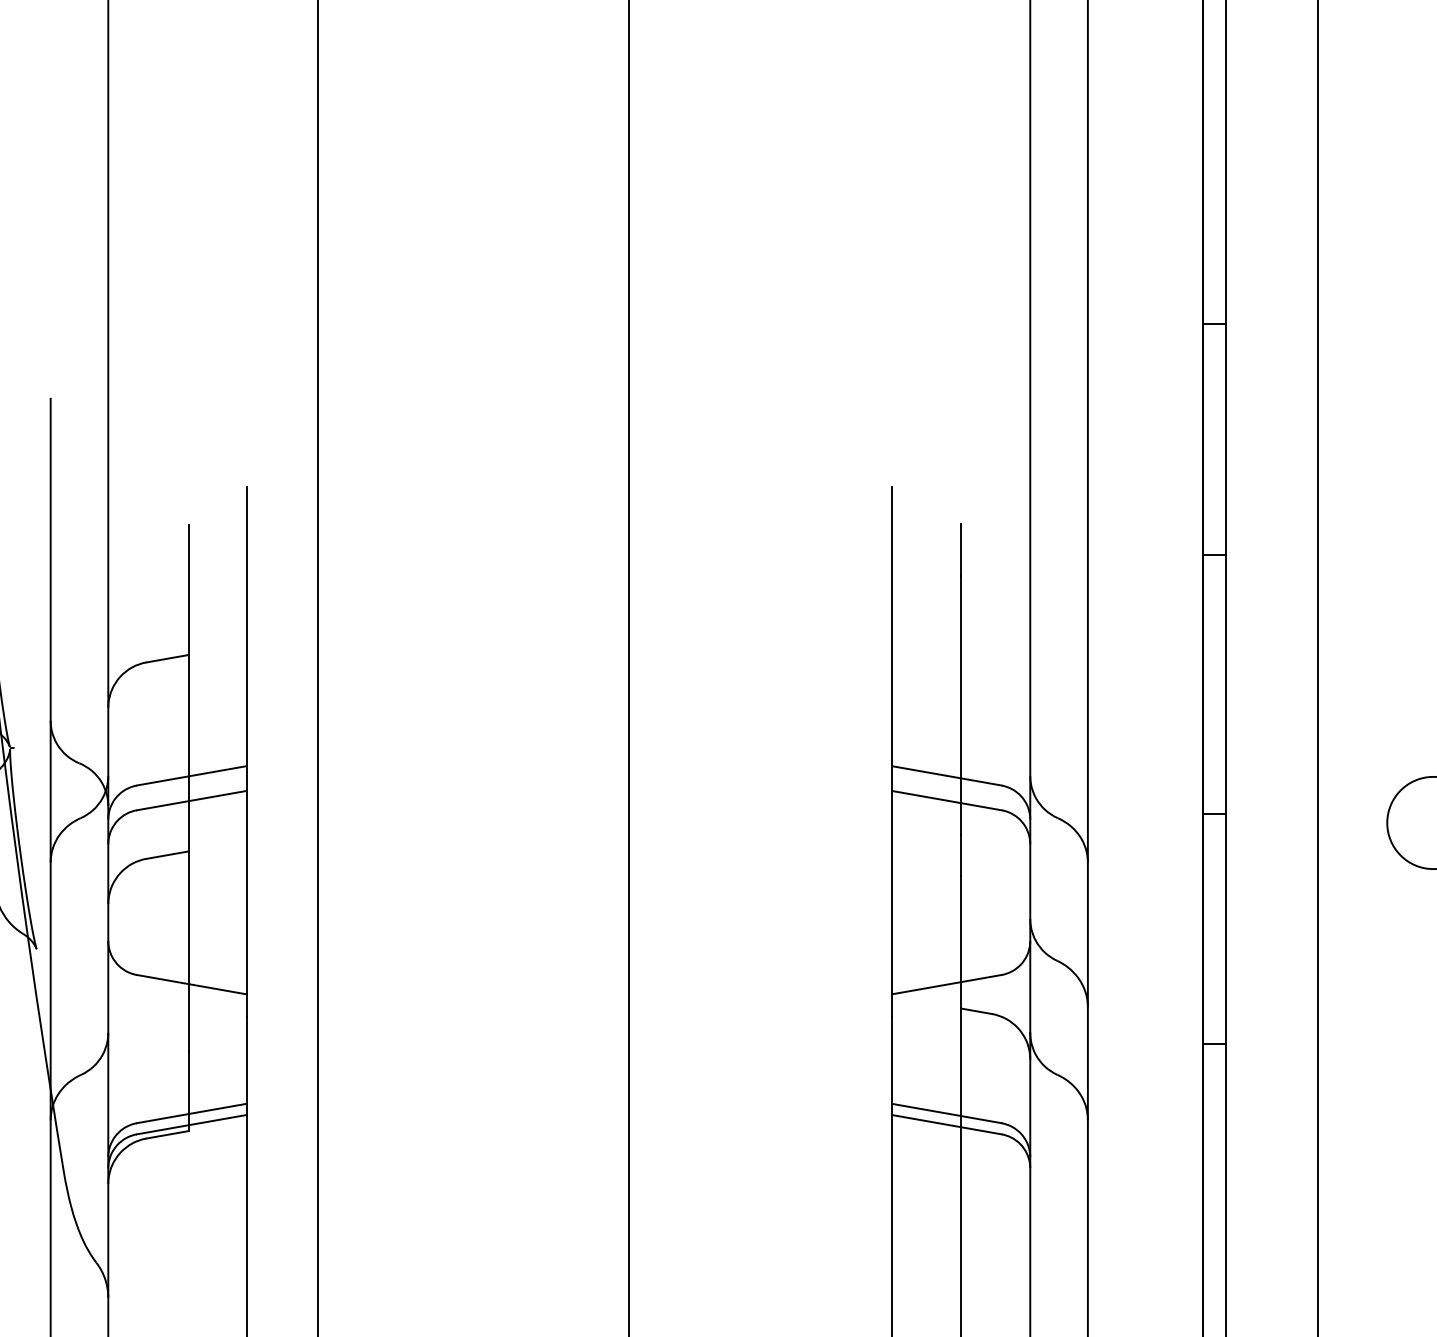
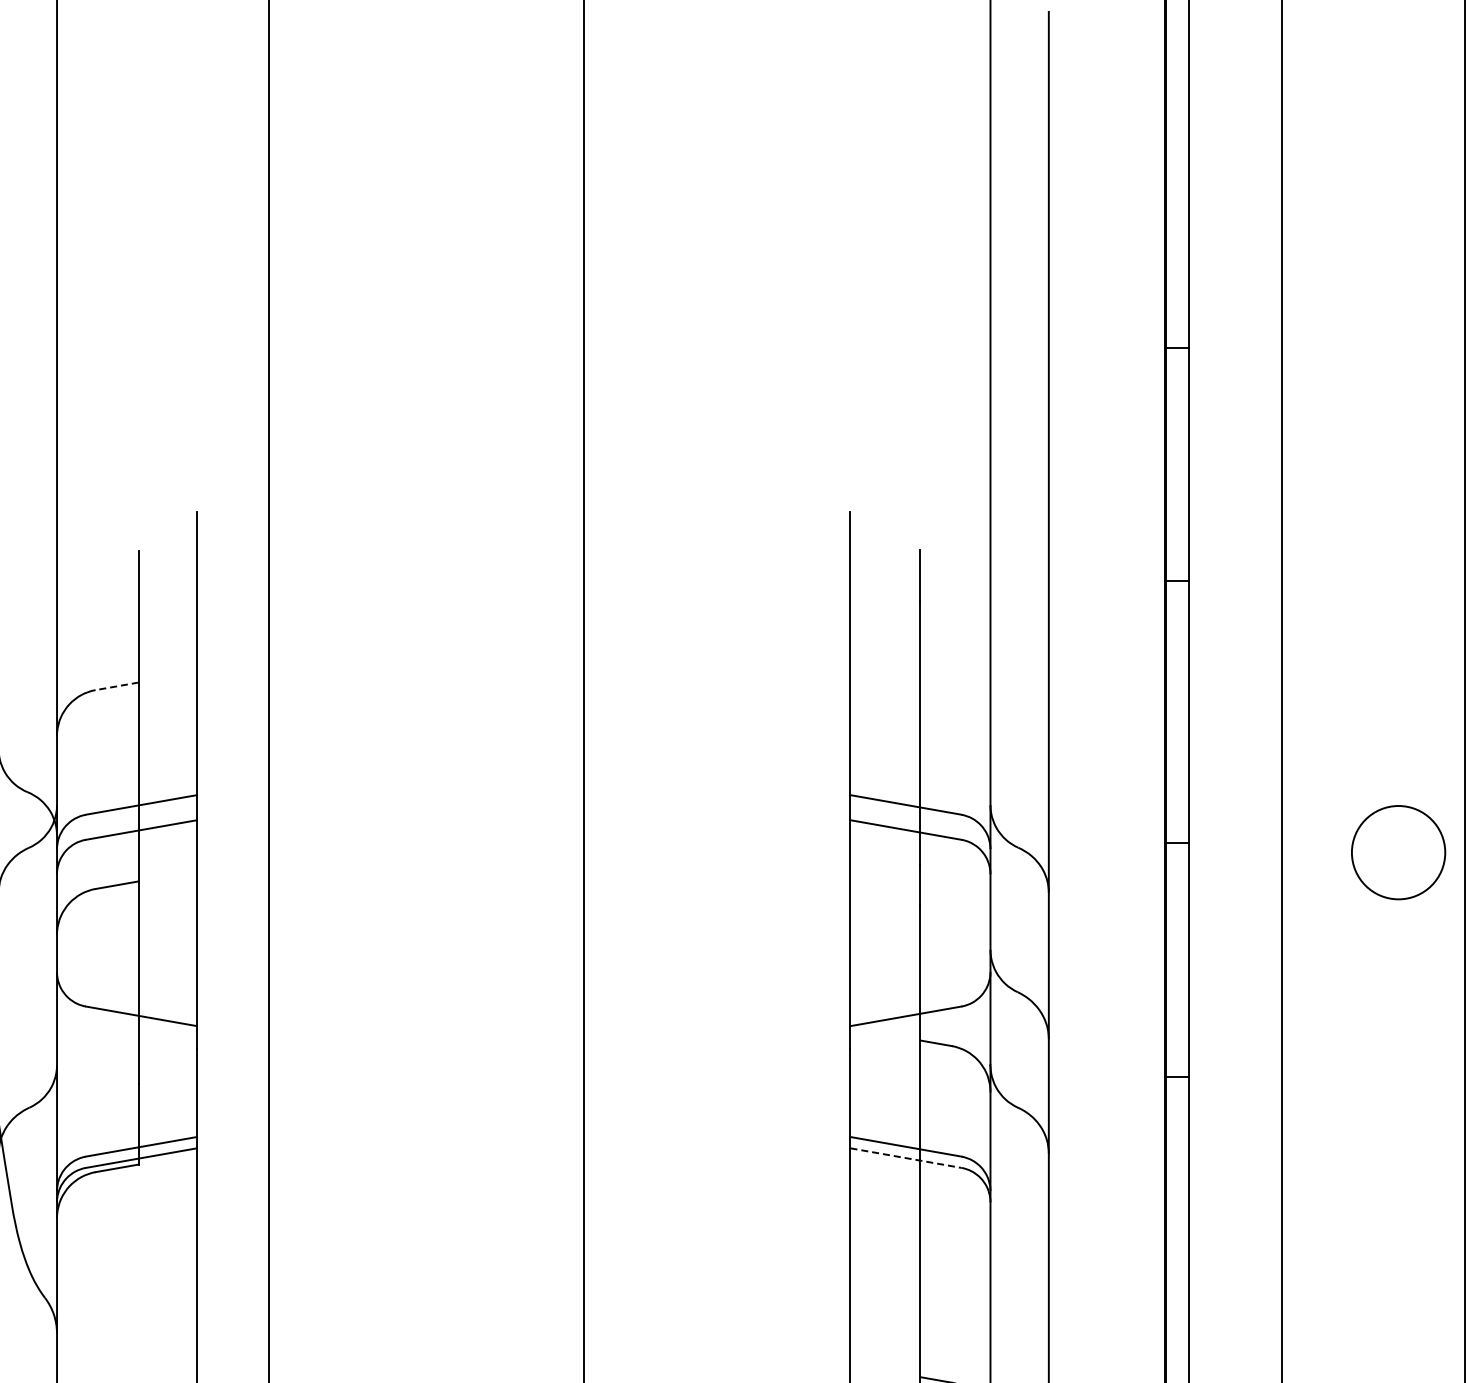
line: (168, 658) -> (117, 686), solid -> dashed
line: (947, 1125) -> (906, 1158), solid -> dashed

